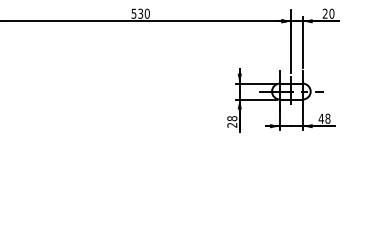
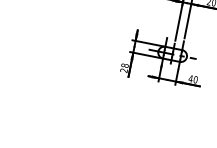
text: (327, 118) -> (195, 79), 48 -> 40

